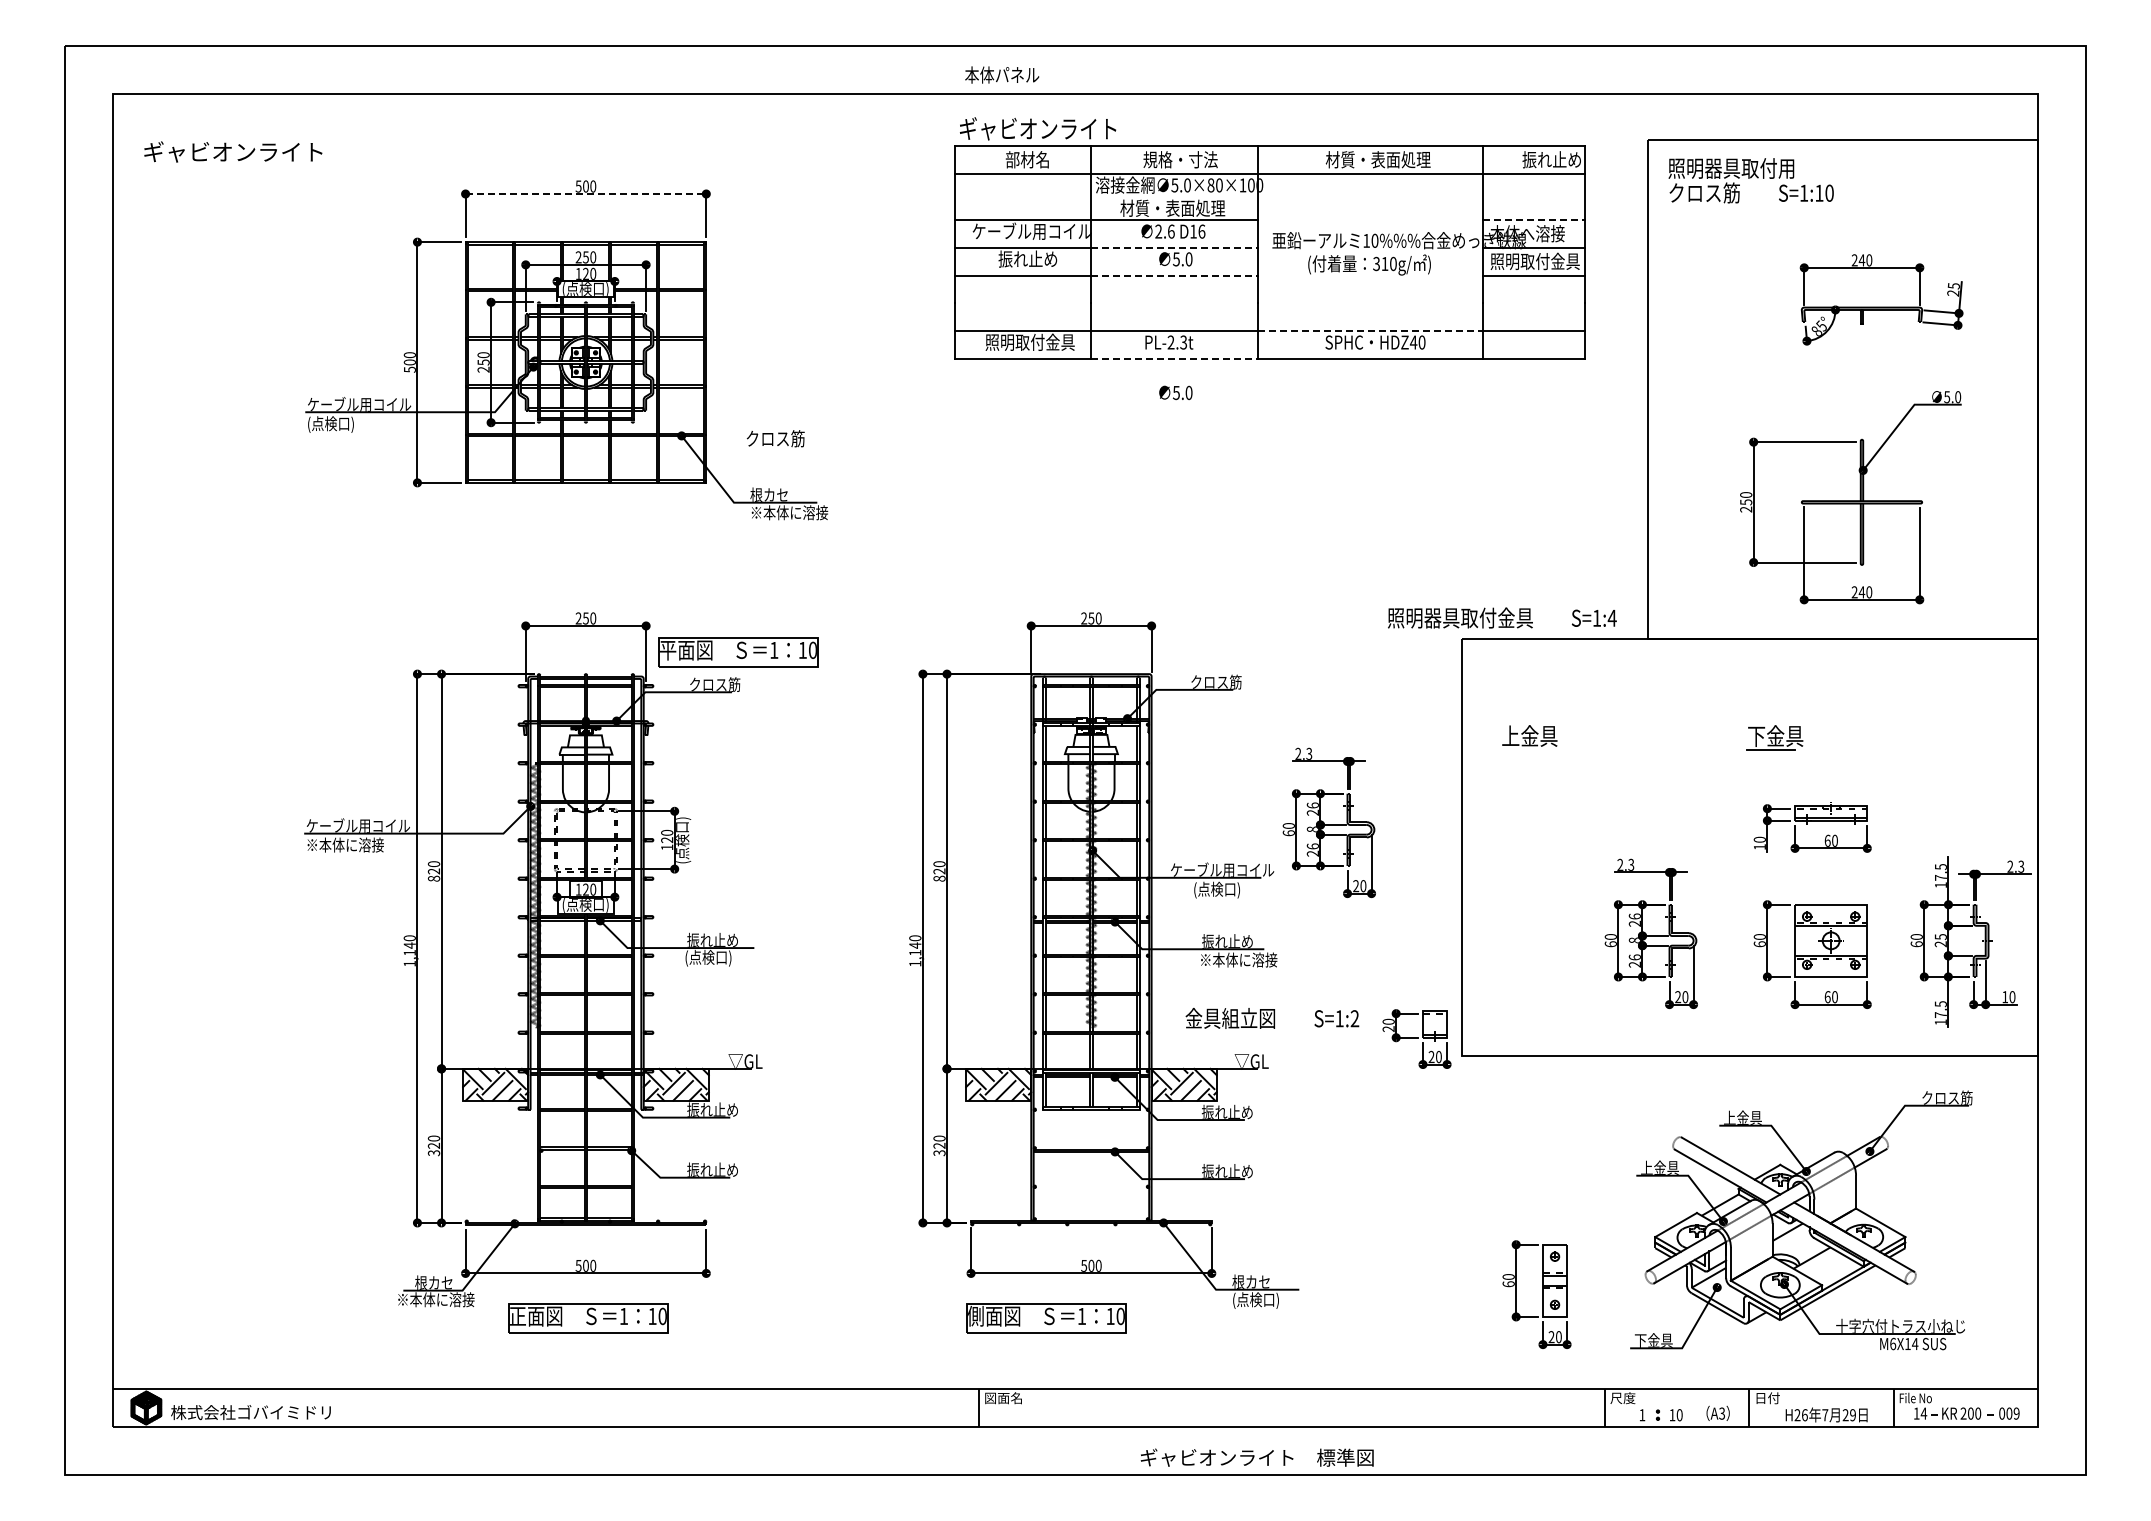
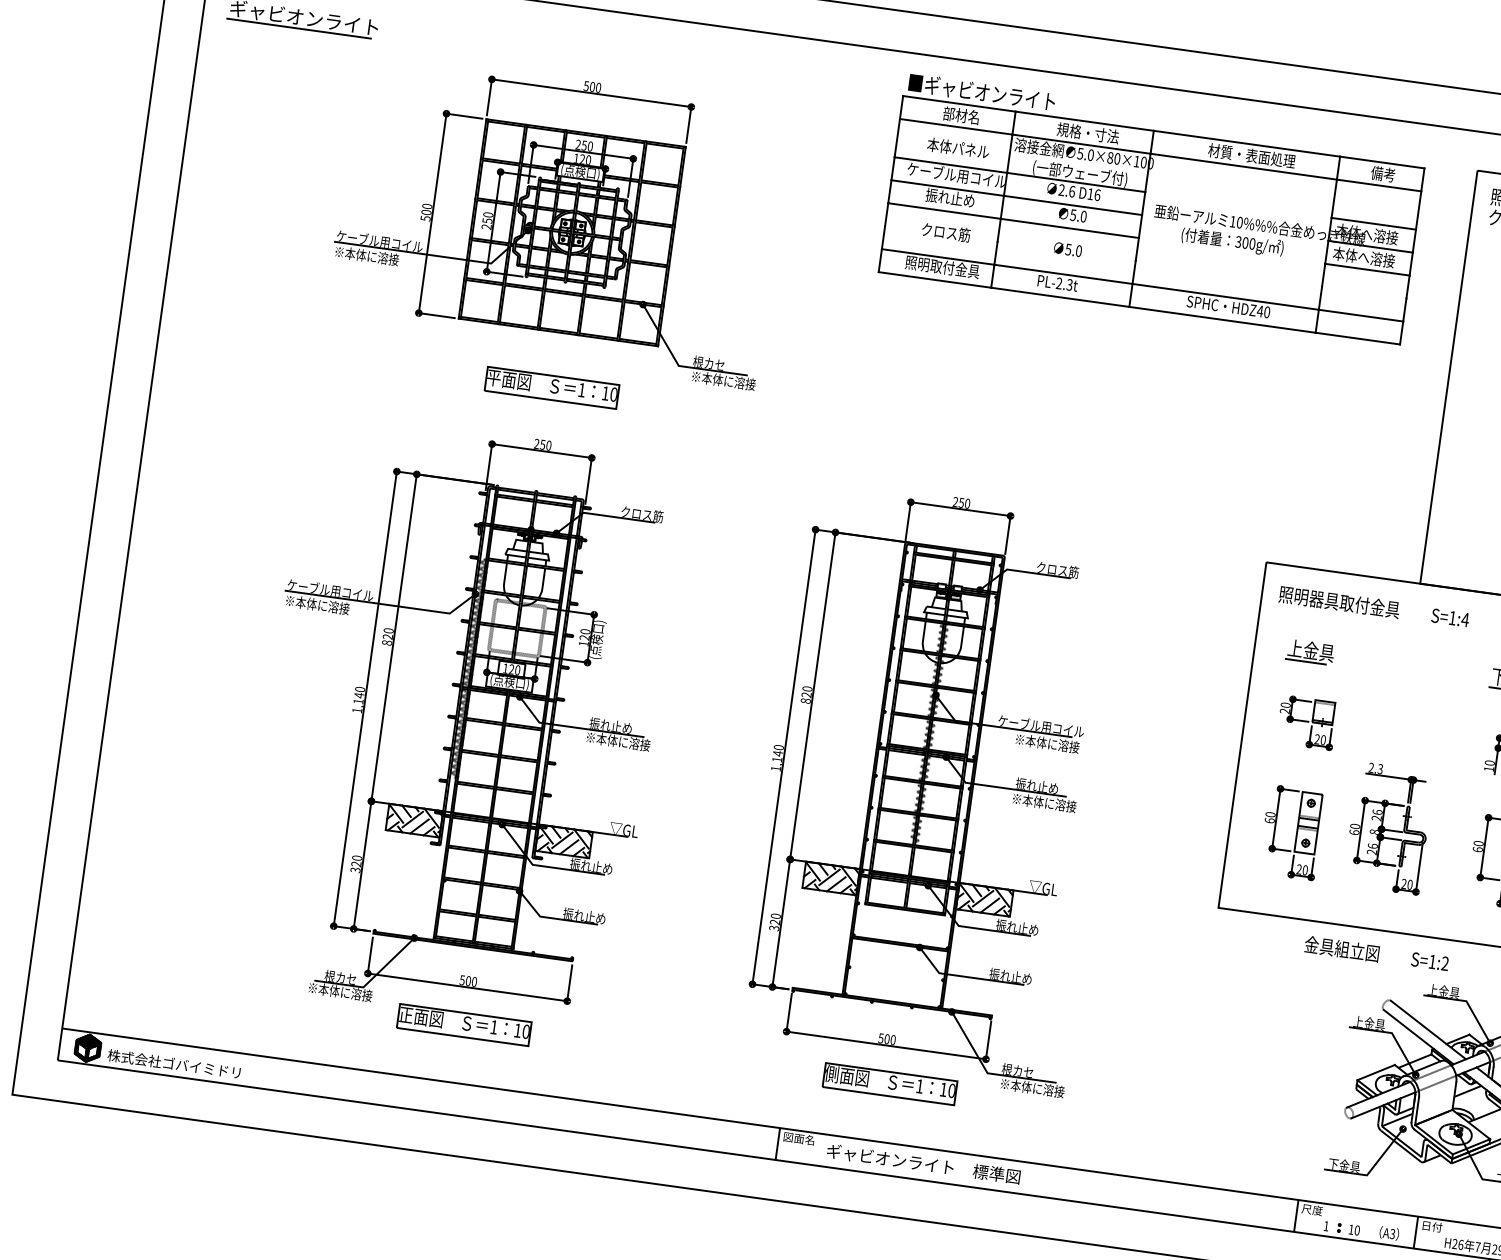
text: (1002, 74) -> (958, 147), moved
text: (1047, 128) -> (981, 91), ギャビオンライト -> ■ギャビオンライト
text: (1551, 159) -> (1395, 175), 振れ止め -> 備考
line: (228, 165) -> (298, 28), added
line: (586, 194) -> (592, 93), dashed -> solid
text: (1177, 208) -> (1079, 173), 材質・表面処理 -> (一部ウェーブ付)
line: (1533, 220) -> (1373, 224), dashed -> solid
line: (1175, 247) -> (1073, 205), dashed -> solid
text: (1534, 261) -> (1369, 258), 照明取付金具 -> 本体へ溶接
text: (1384, 263) -> (1245, 242), 310g/ -> 300g/
line: (1175, 275) -> (1070, 228), dashed -> solid
line: (1370, 331) -> (1225, 297), dashed -> solid
line: (1175, 358) -> (1061, 297), dashed -> solid
text: (1175, 392) -> (1067, 249), moved
text: (346, 424) -> (366, 256), (点検口) -> ※本体に溶接
text: (775, 438) -> (945, 232), moved
text: (1502, 617) -> (1374, 606), moved
part: (738, 652) -> (552, 387), moved
line: (1525, 750) -> (1305, 662), added
part: (1328, 822) -> (1134, 699), removed
text: (1232, 889) -> (1047, 743), (点検口) -> ※本体に溶接
text: (723, 957) -> (617, 741), (点検口) -> ※本体に溶接
text: (1272, 1017) -> (1377, 953), moved
part: (1416, 1038) -> (1306, 722), moved
part: (1536, 1294) -> (1291, 832), moved
text: (1271, 1300) -> (1032, 1088), (点検口) -> ※本体に溶接
part: (1046, 1318) -> (890, 1084), moved
text: (1256, 1457) -> (923, 1163), moved

